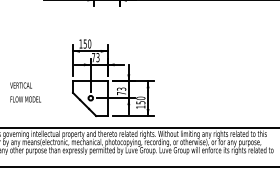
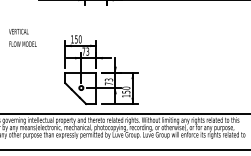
text: (25, 92) -> (22, 37), moved

